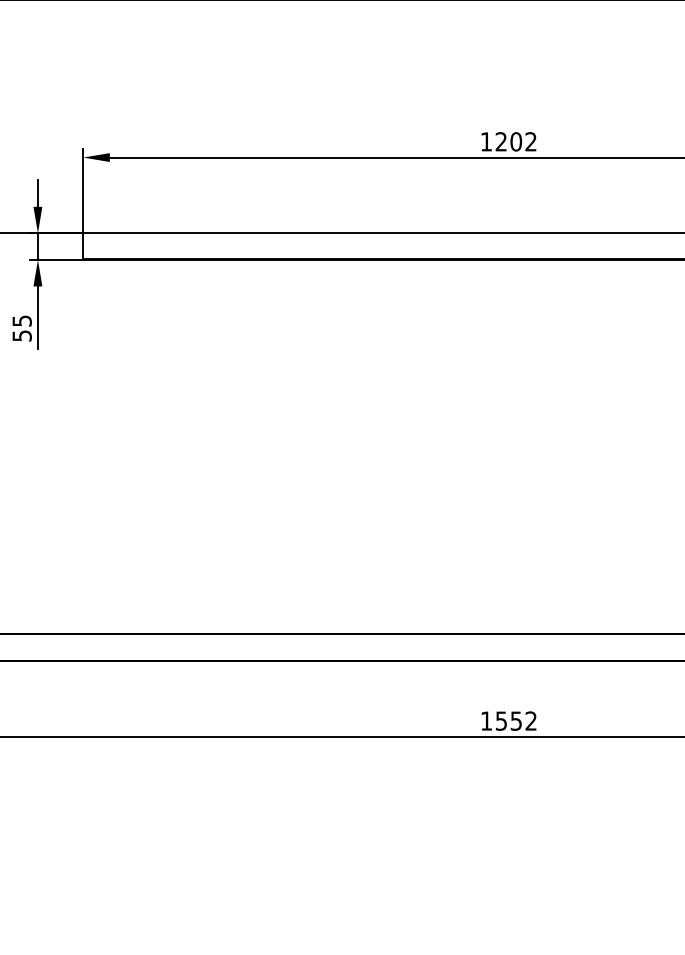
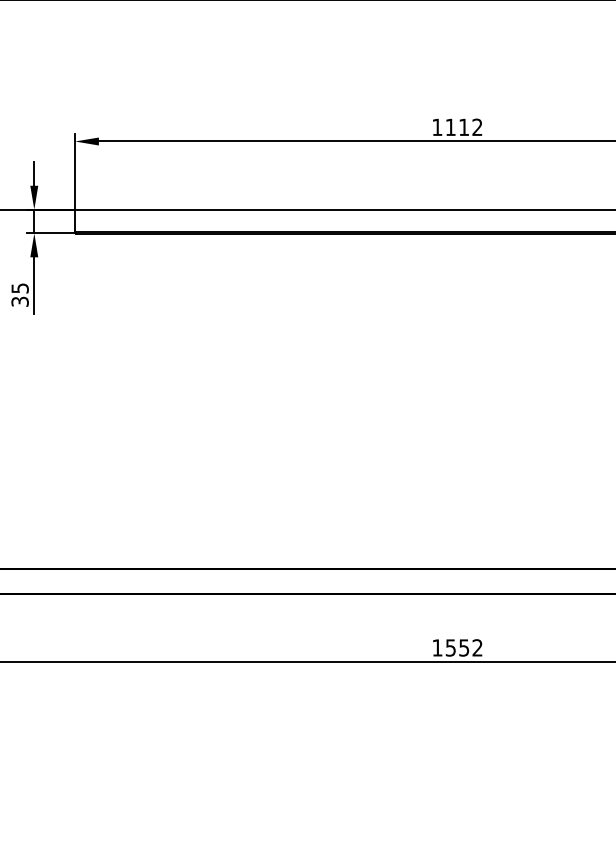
text: (508, 141) -> (457, 127), 1202 -> 1112
text: (21, 335) -> (19, 301), 55 -> 35

